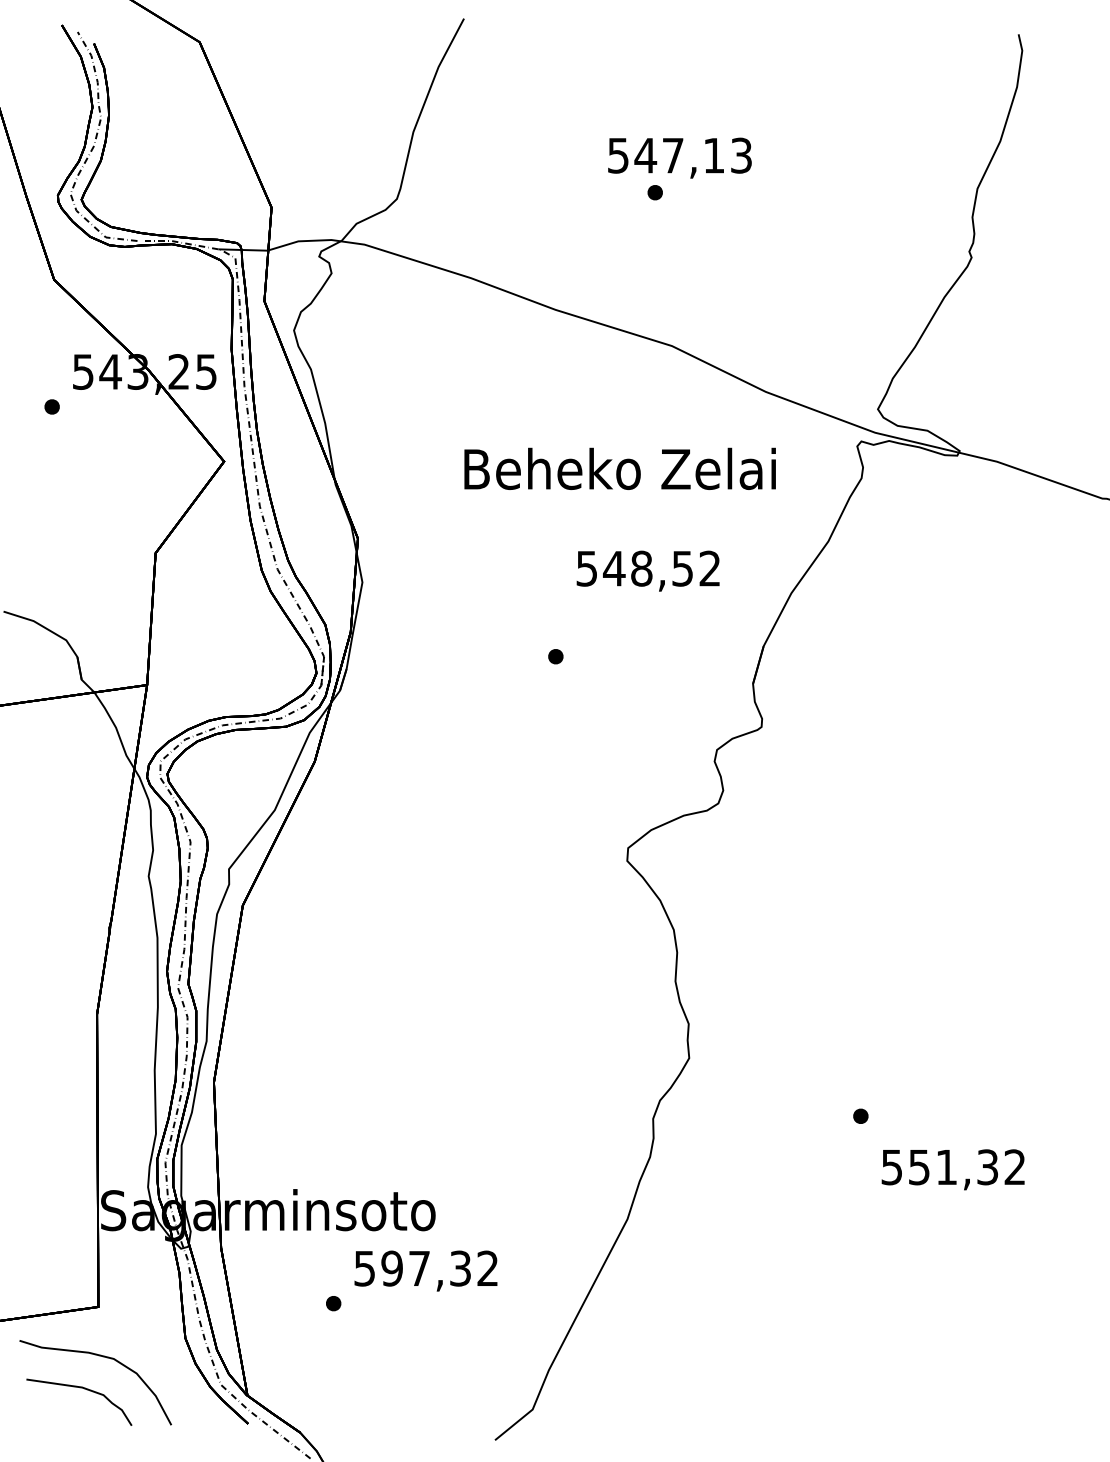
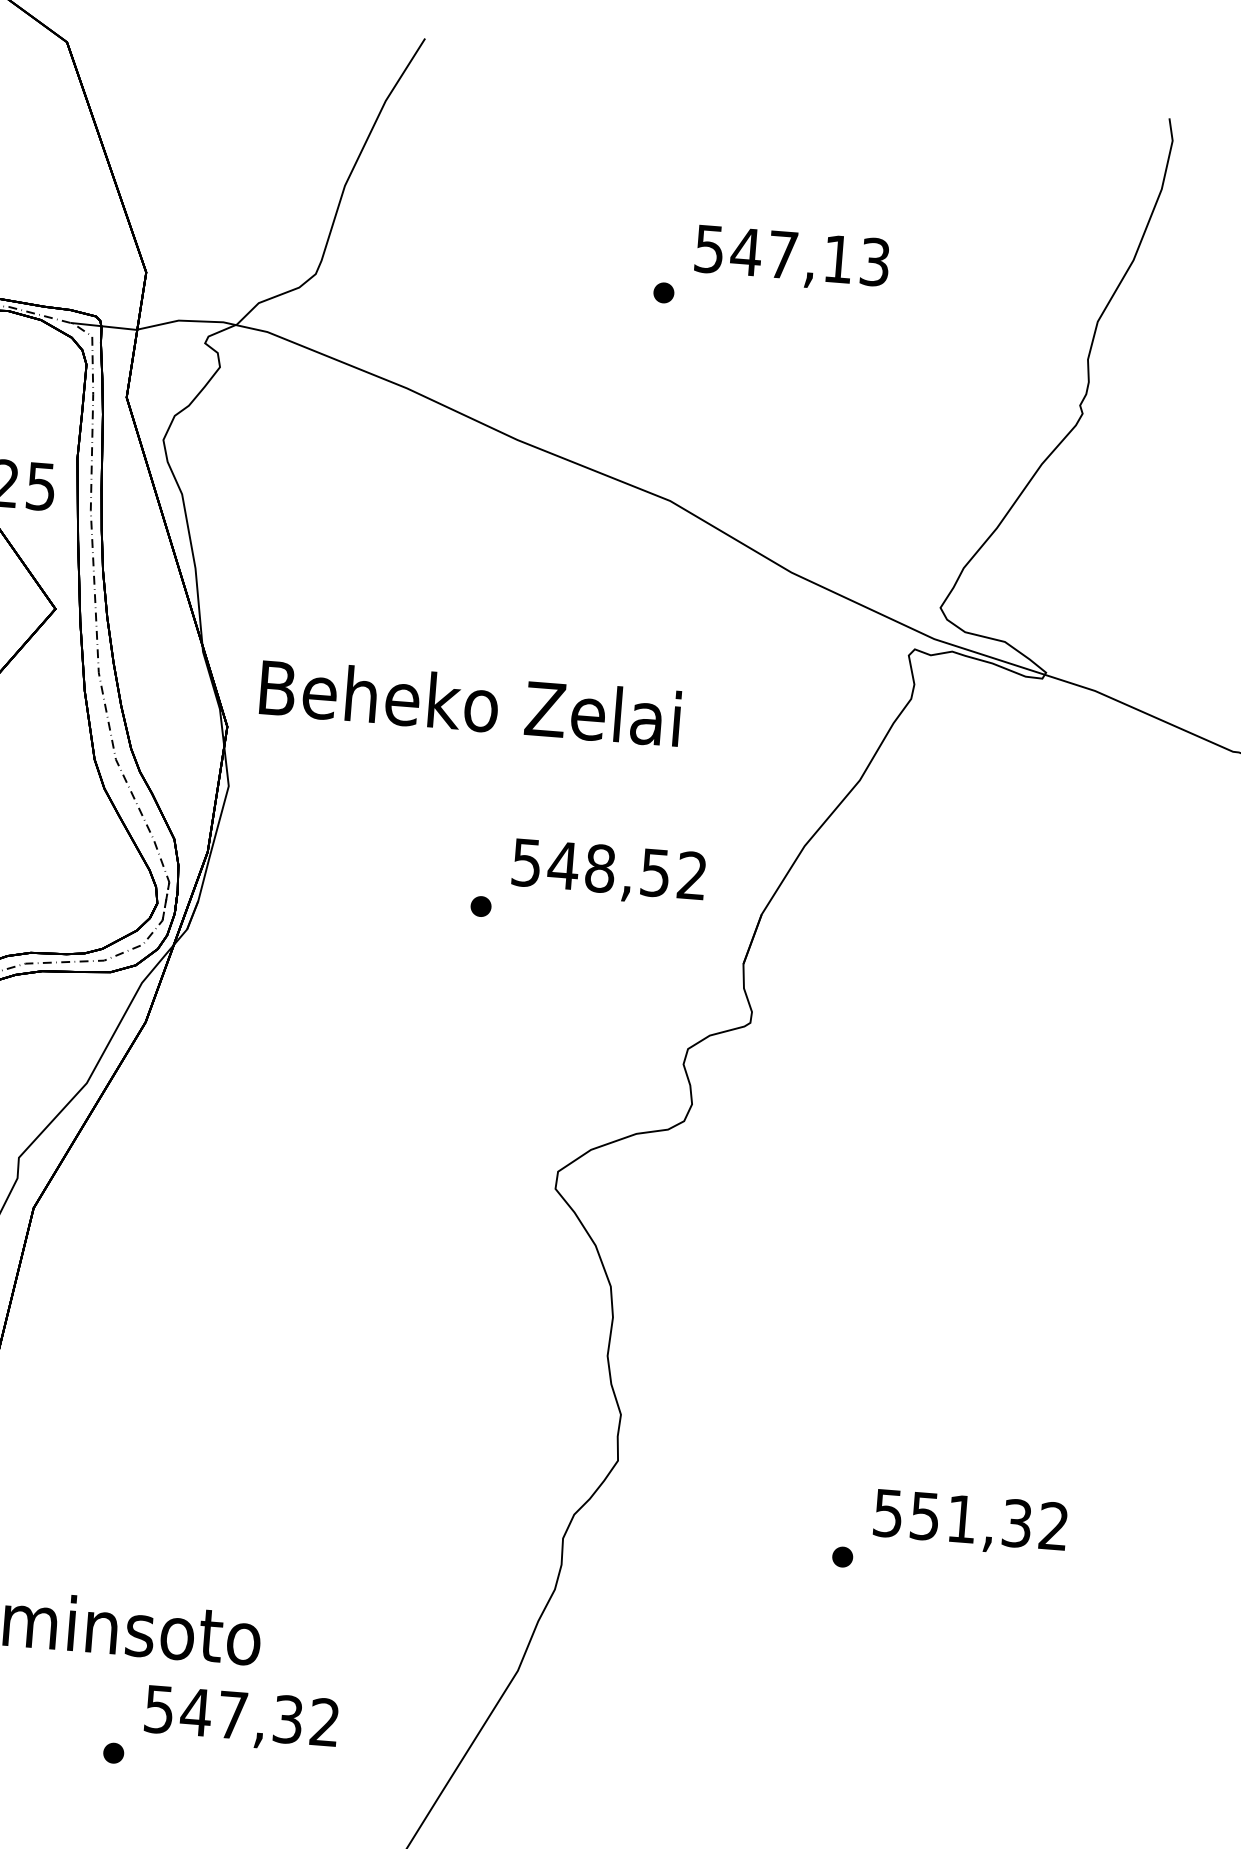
text: (679, 157) -> (791, 258), moved
text: (619, 468) -> (469, 702), moved
text: (647, 570) -> (607, 871), moved
text: (952, 1169) -> (969, 1522), moved
text: (391, 1268) -> (195, 1712), 597,32 -> 547,32

